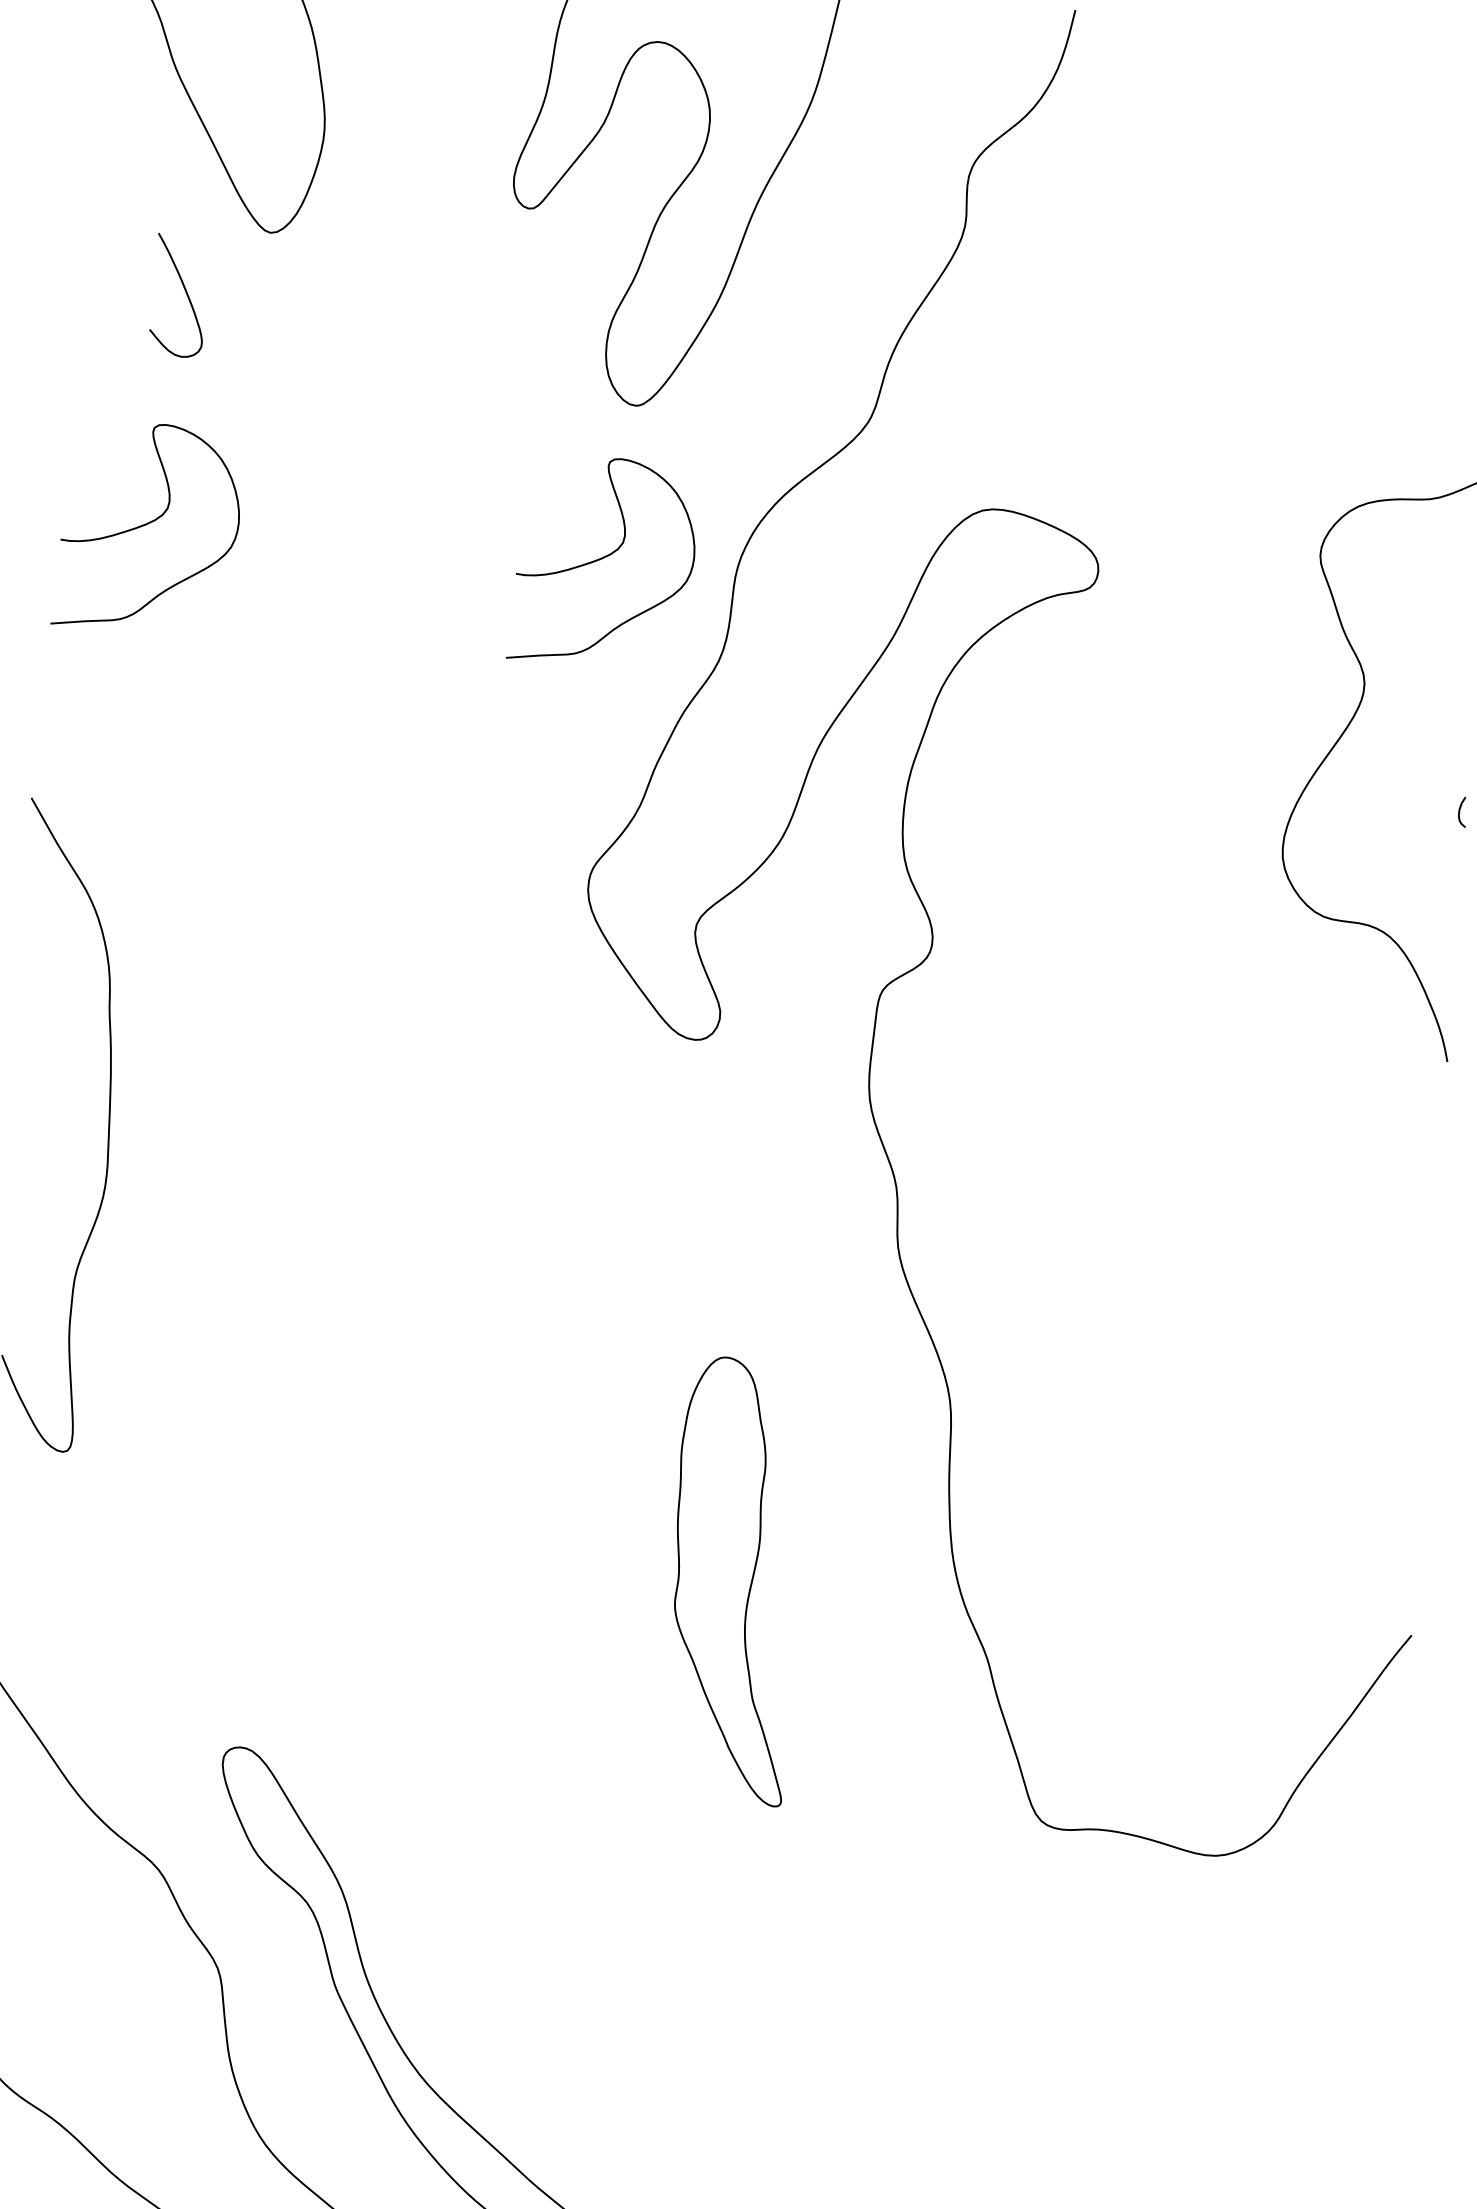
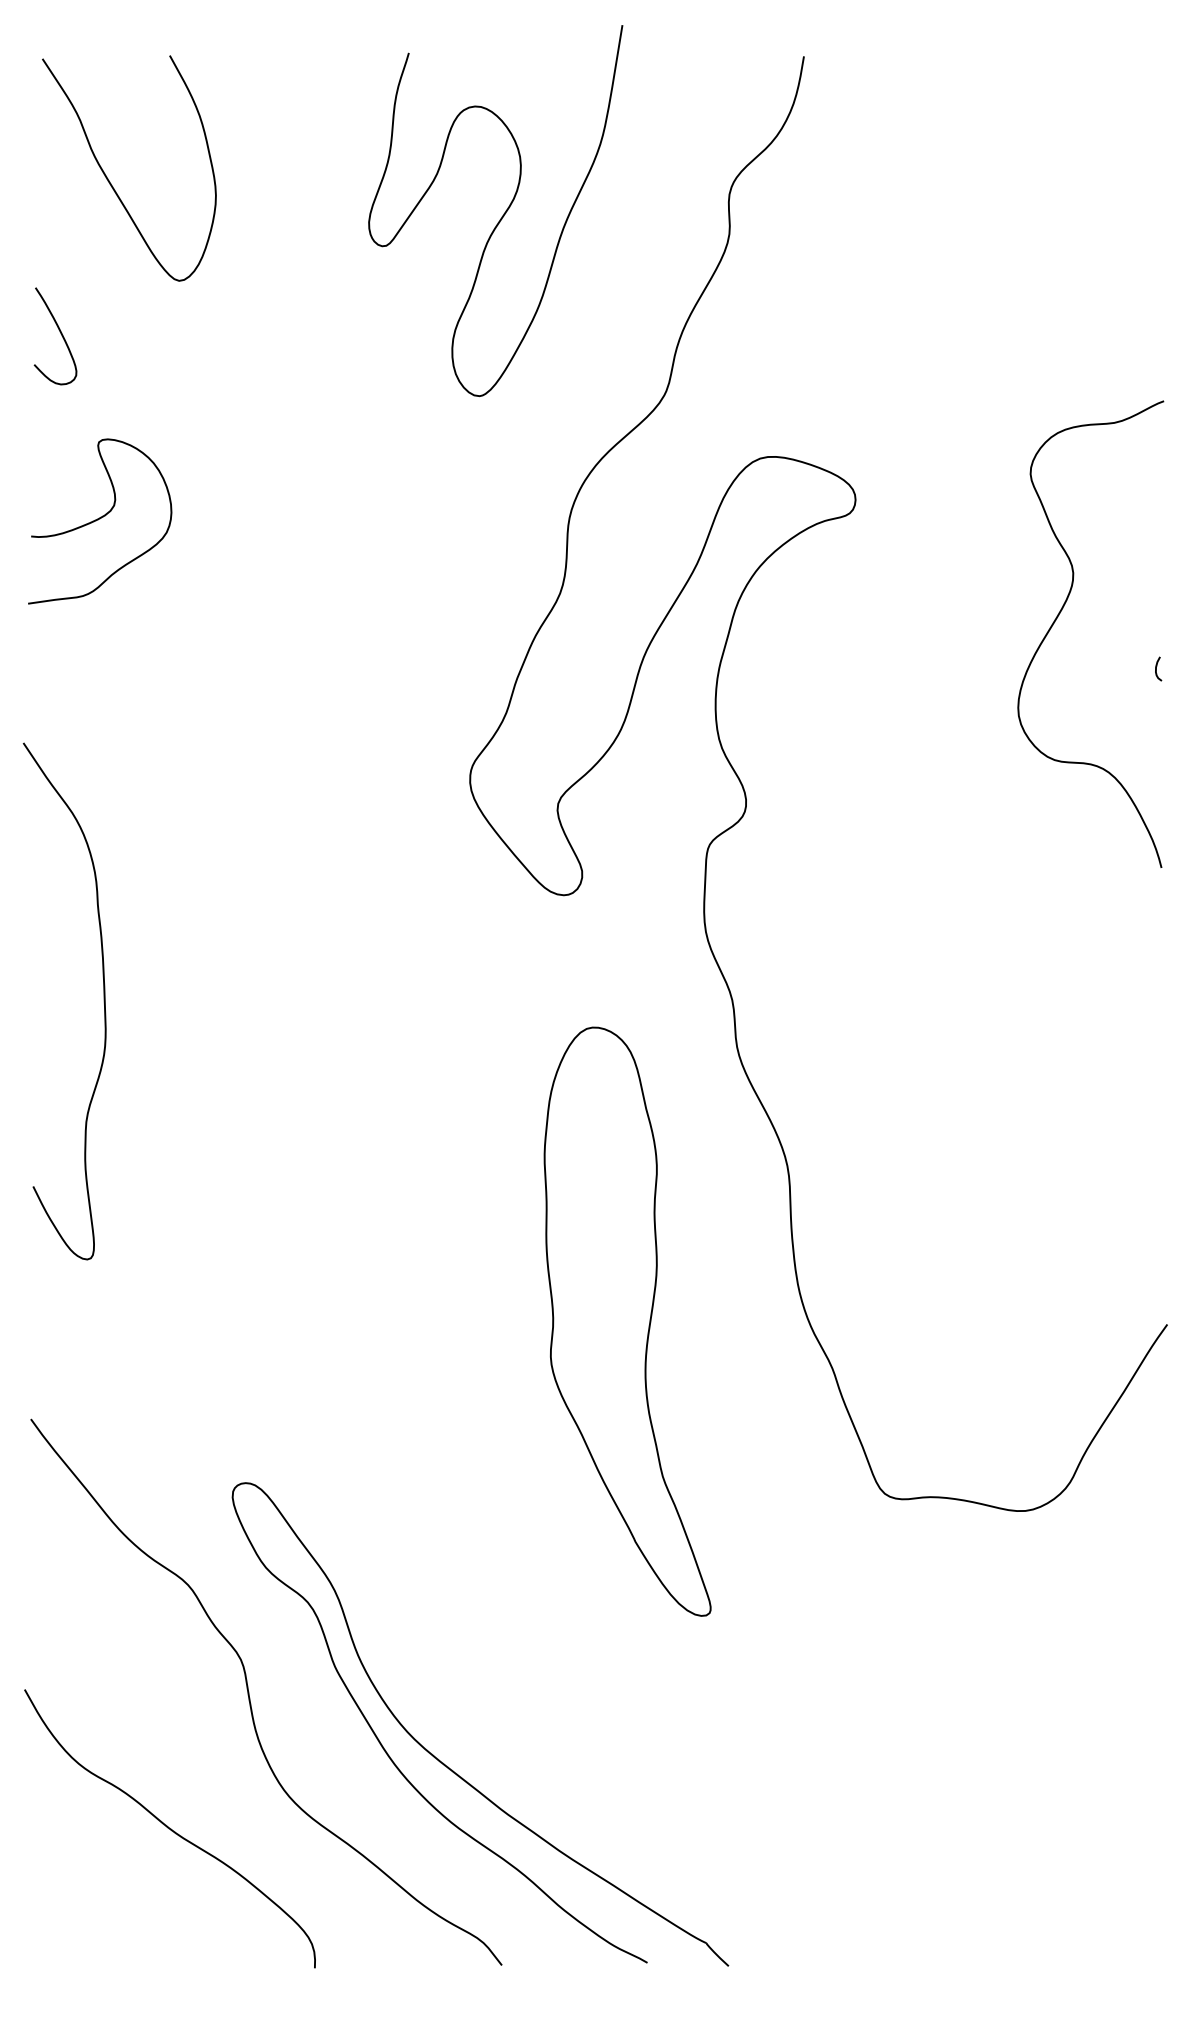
curve: (185, 294) -> (60, 334), moved
curve: (604, 559) -> (463, 519), removed
part: (734, 1580) -> (627, 1321), size x1.67

